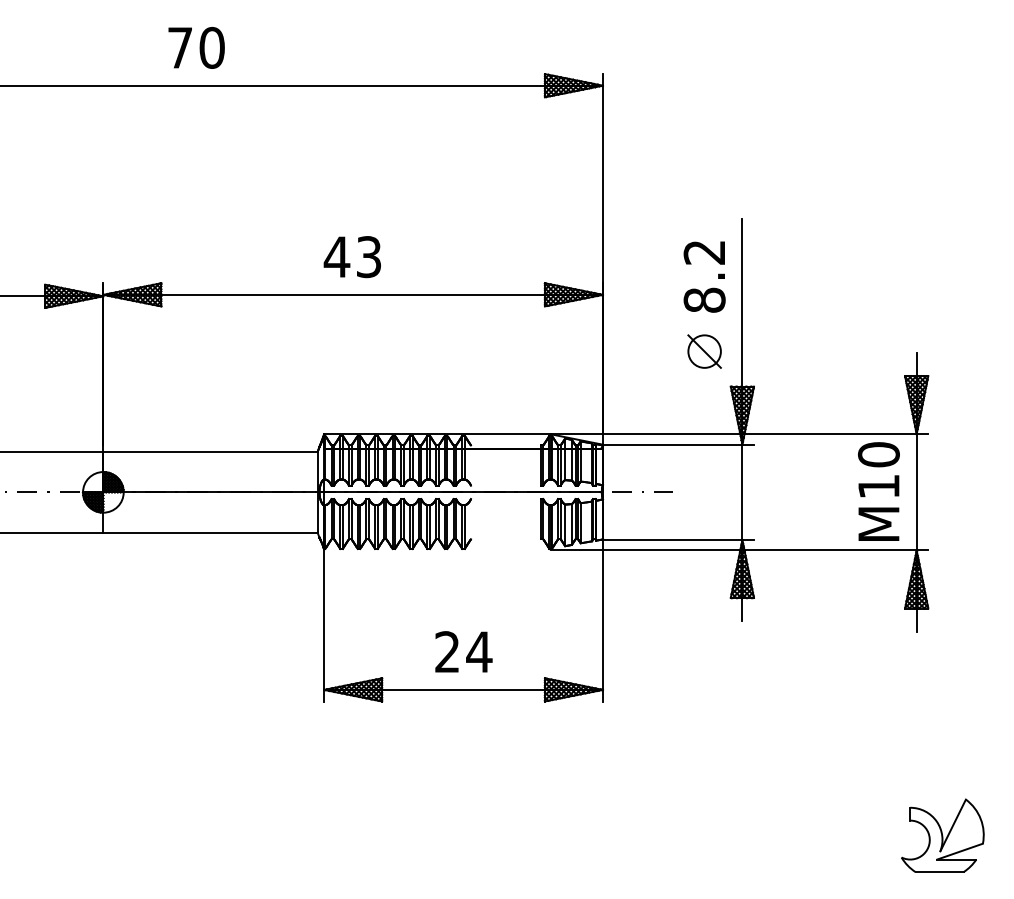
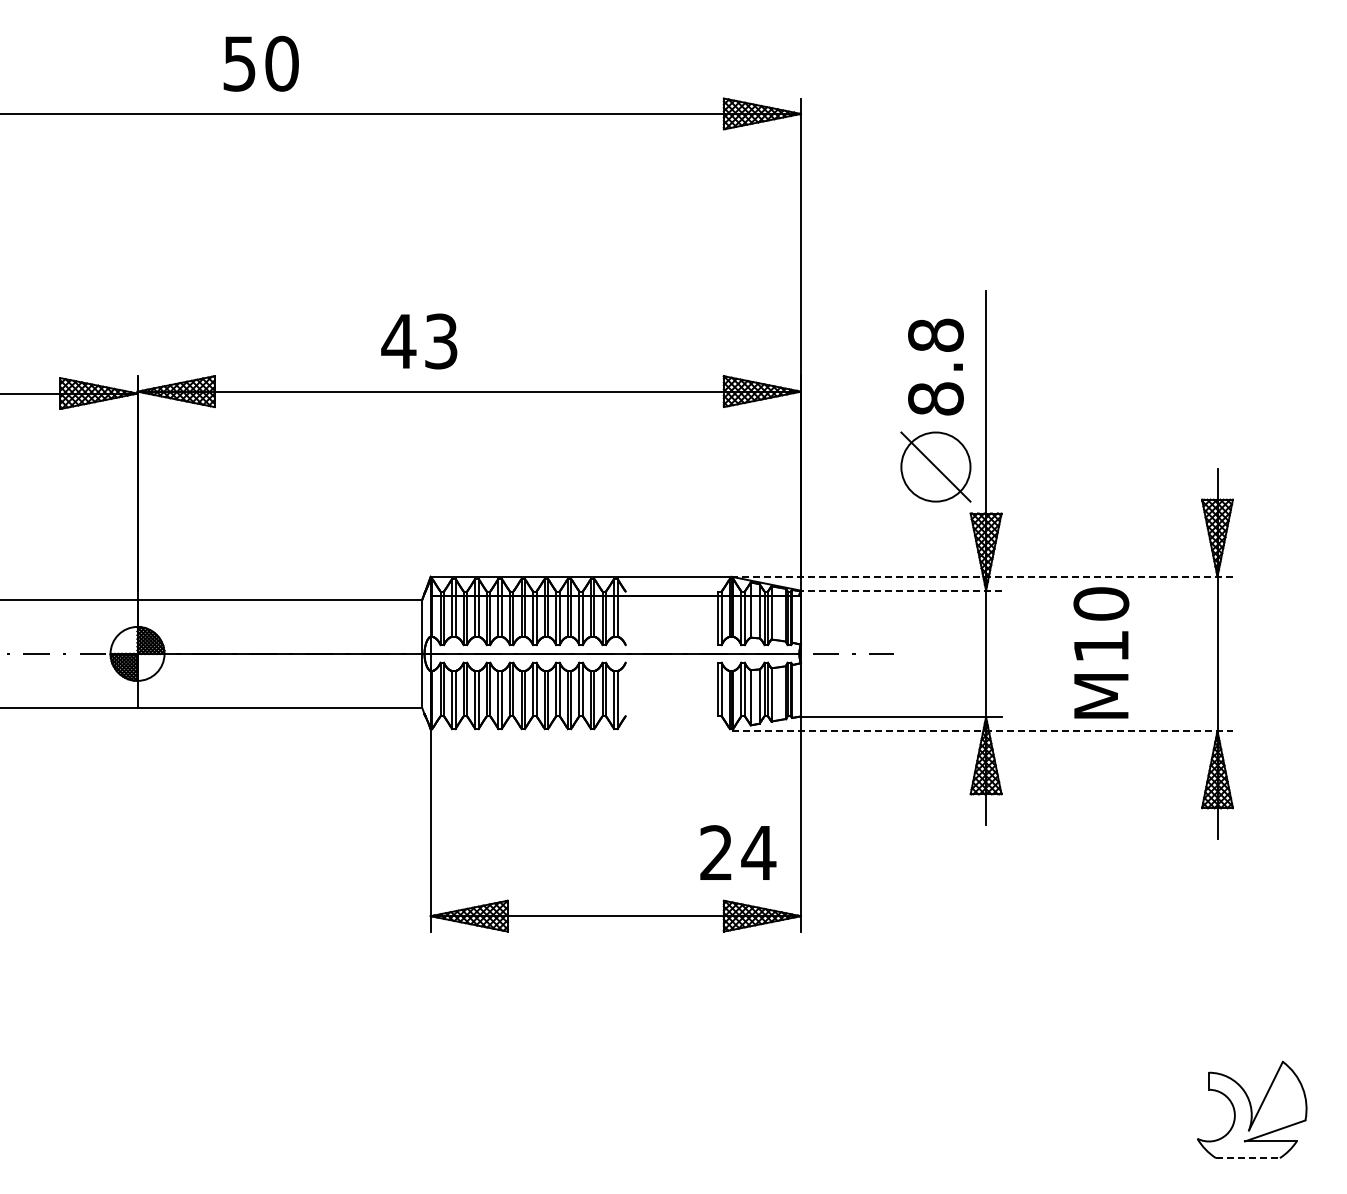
text: (180, 47) -> (239, 63), 70 -> 50
text: (704, 251) -> (935, 334), 8.2 -> 8.8
text: (352, 257) -> (419, 341), moved
part: (704, 351) -> (935, 466), size x1.6
line: (739, 434) -> (982, 576), solid -> dashed
line: (677, 444) -> (900, 590), solid -> dashed
text: (879, 491) -> (1101, 652), moved
line: (739, 550) -> (982, 731), solid -> dashed
text: (464, 651) -> (738, 852), moved
line: (939, 872) -> (1247, 1158), solid -> dashed

